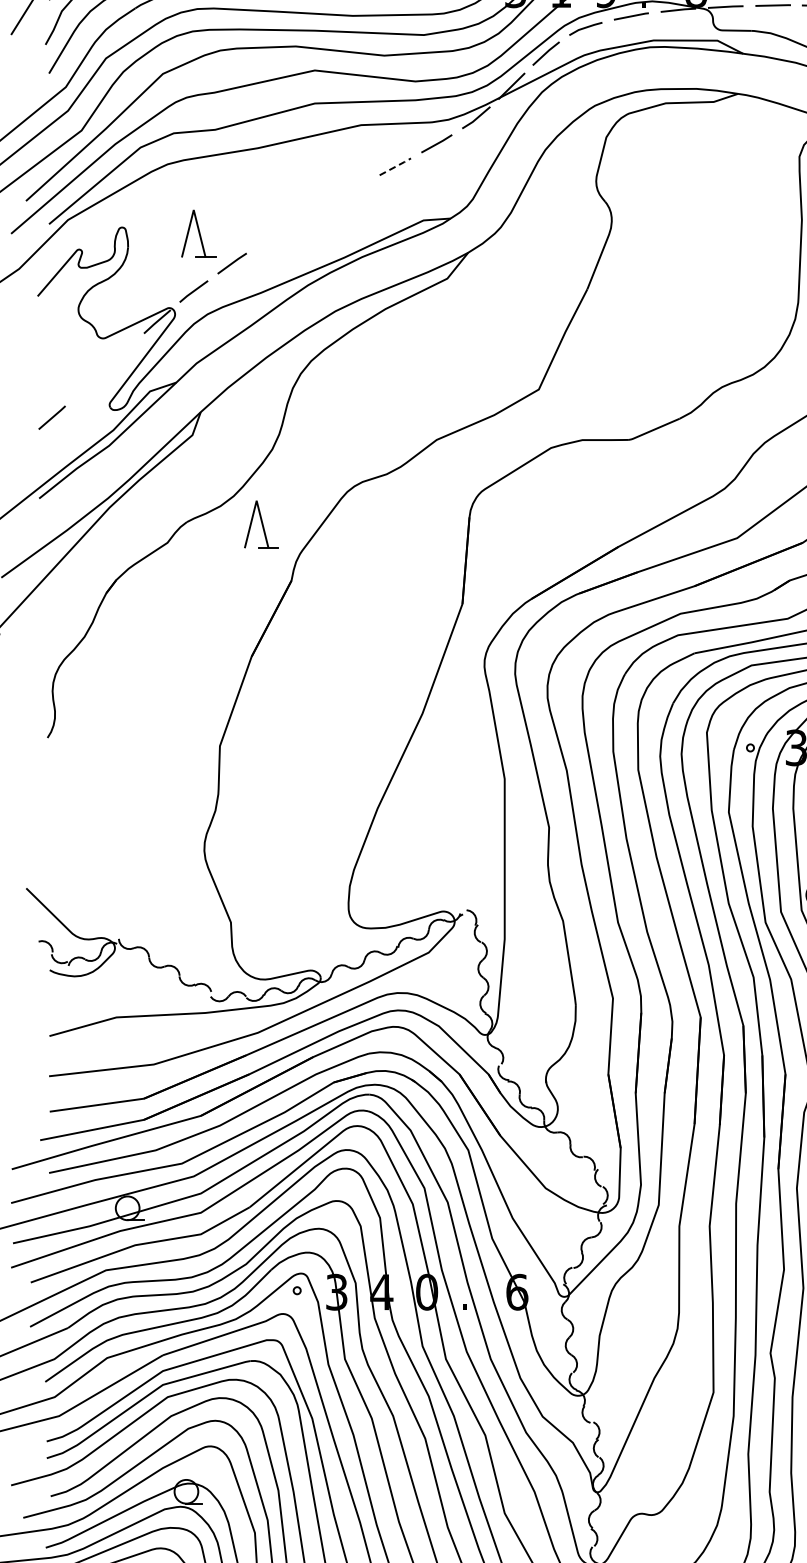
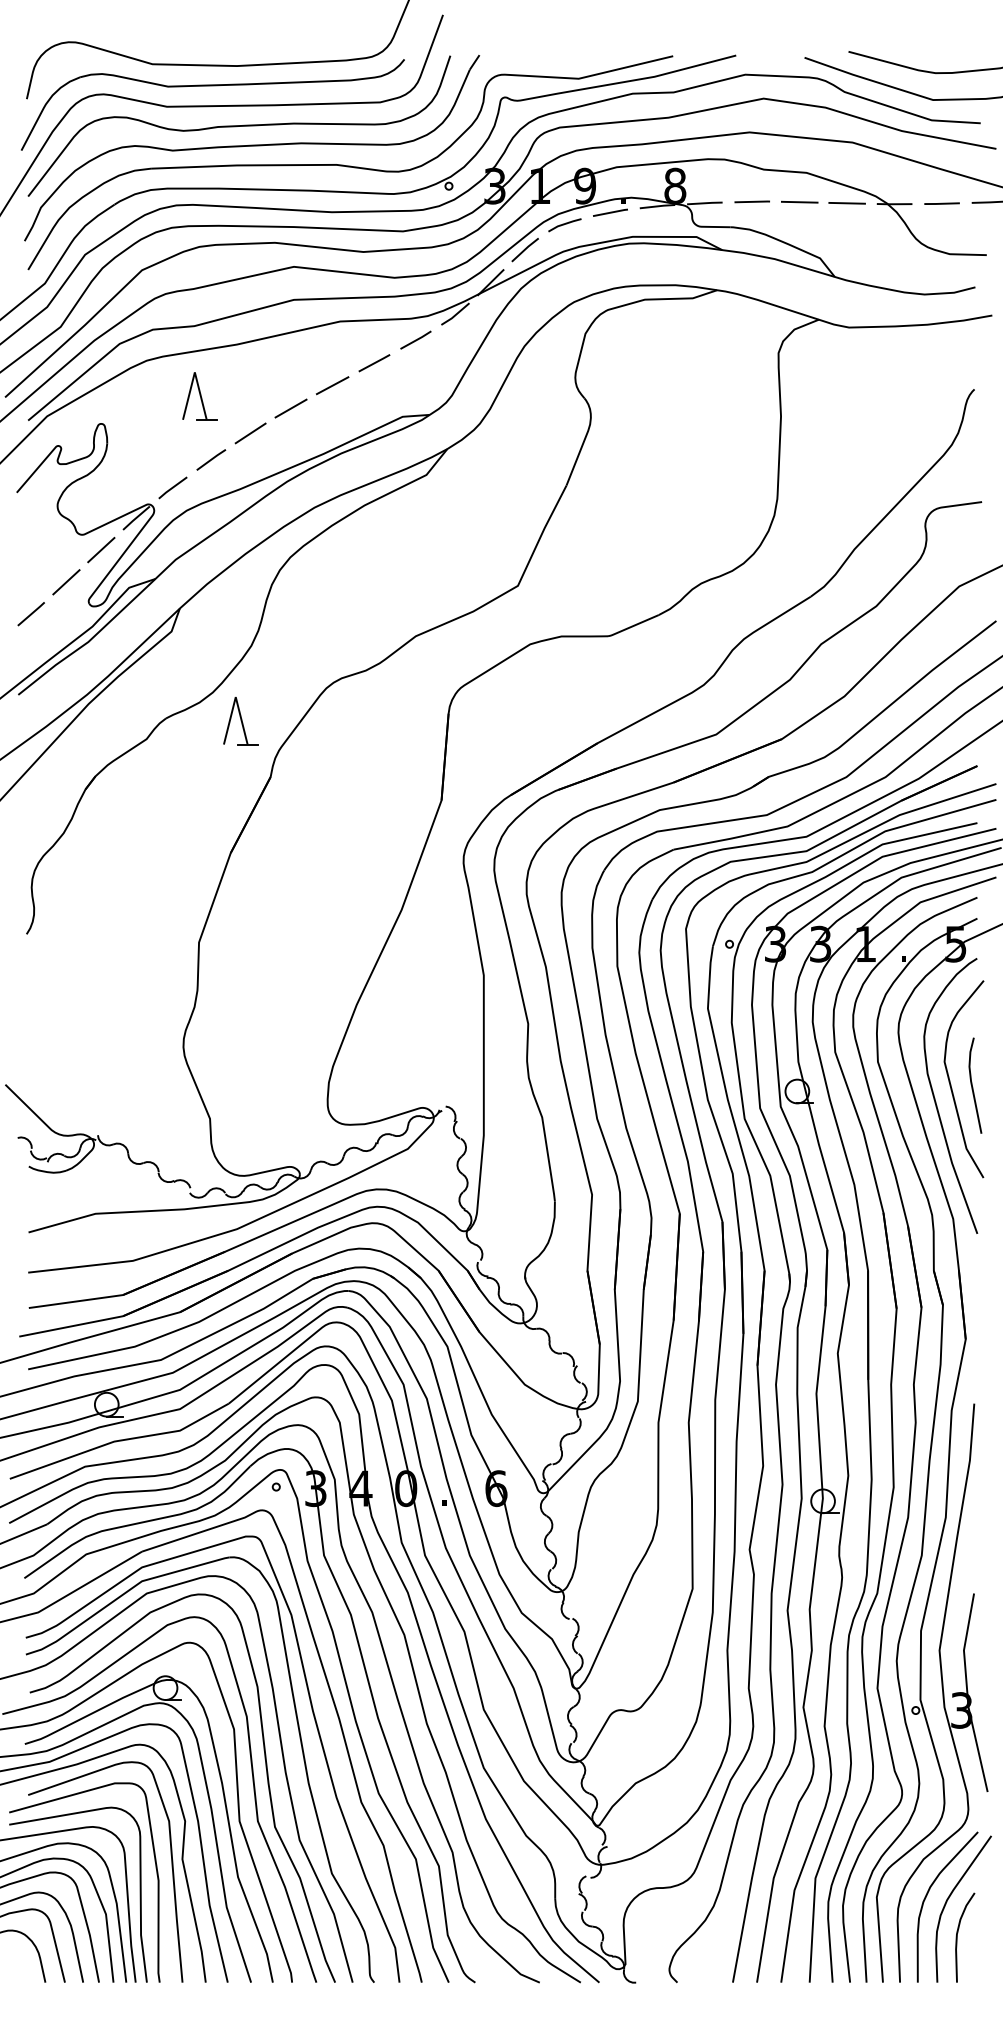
line: (396, 166) -> (375, 362), dashed -> solid
line: (353, 189) -> (332, 385), added
line: (311, 212) -> (290, 408), added
part: (198, 234) -> (199, 396), moved
line: (271, 237) -> (250, 433), added
line: (122, 354) -> (101, 550), added
line: (87, 386) -> (66, 582), added

